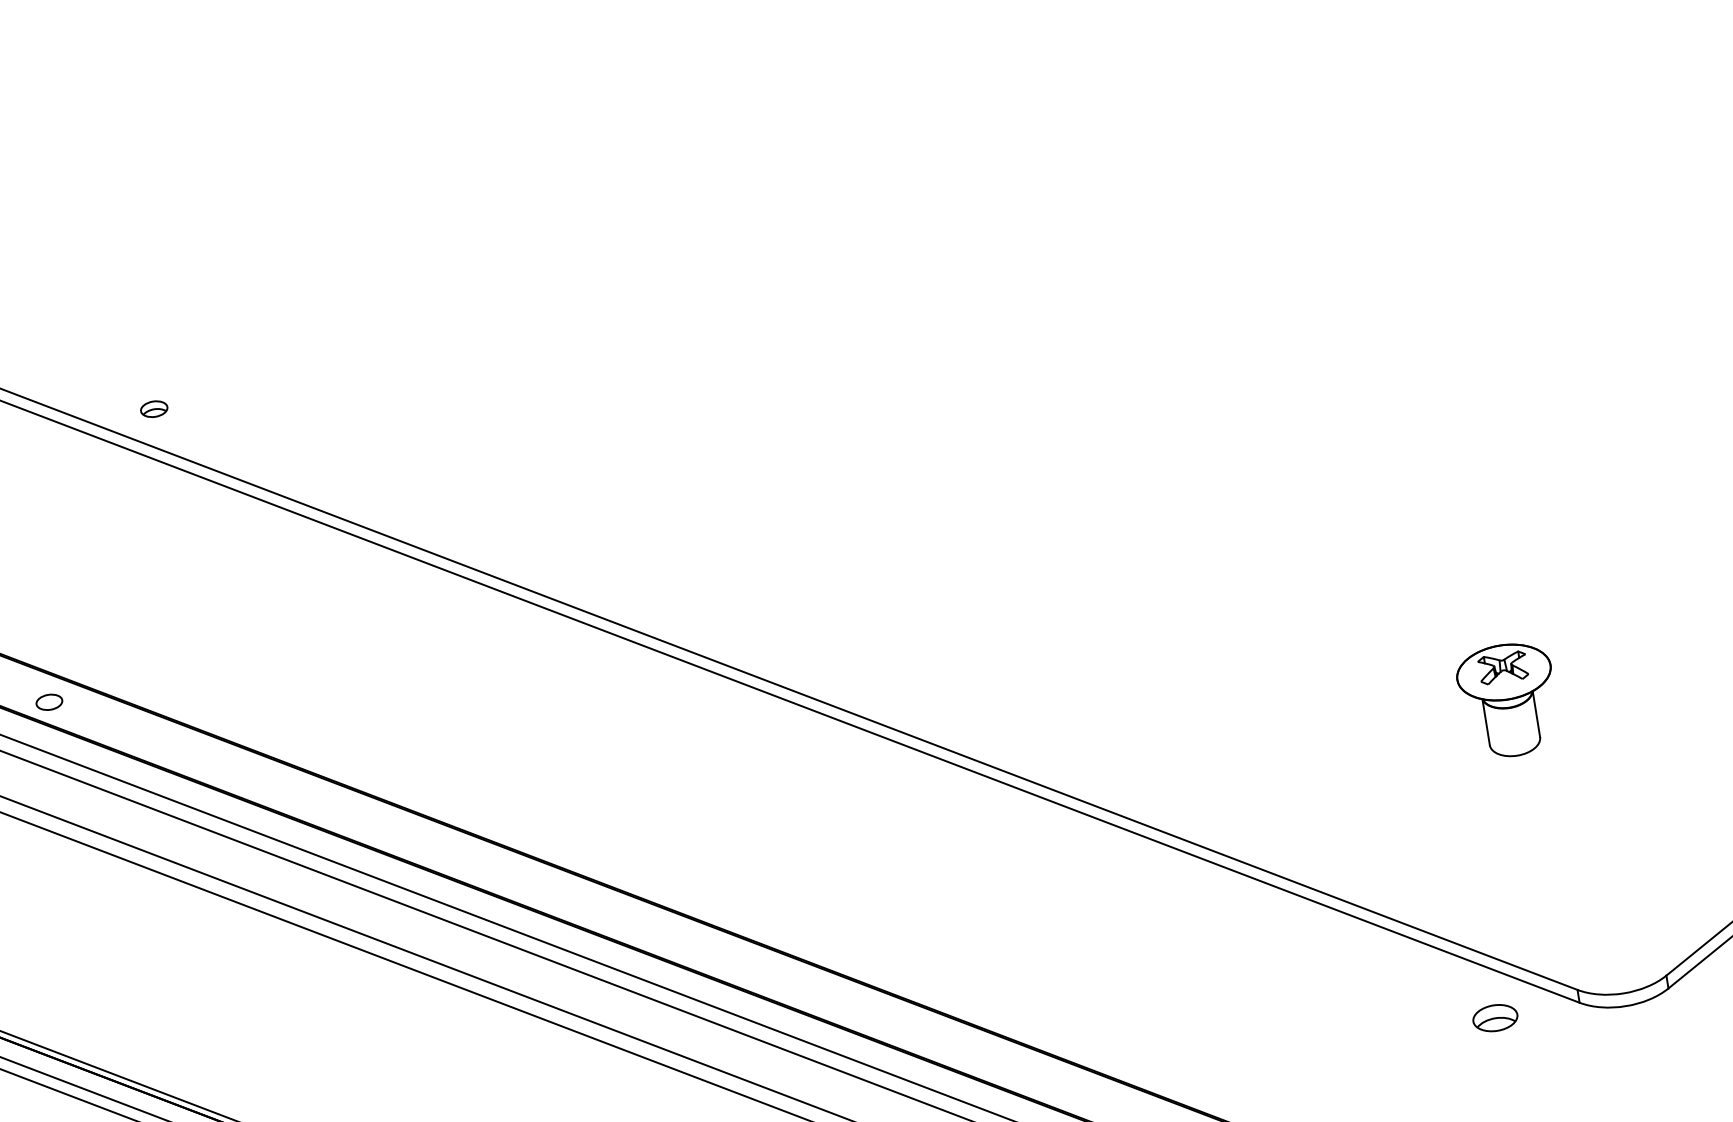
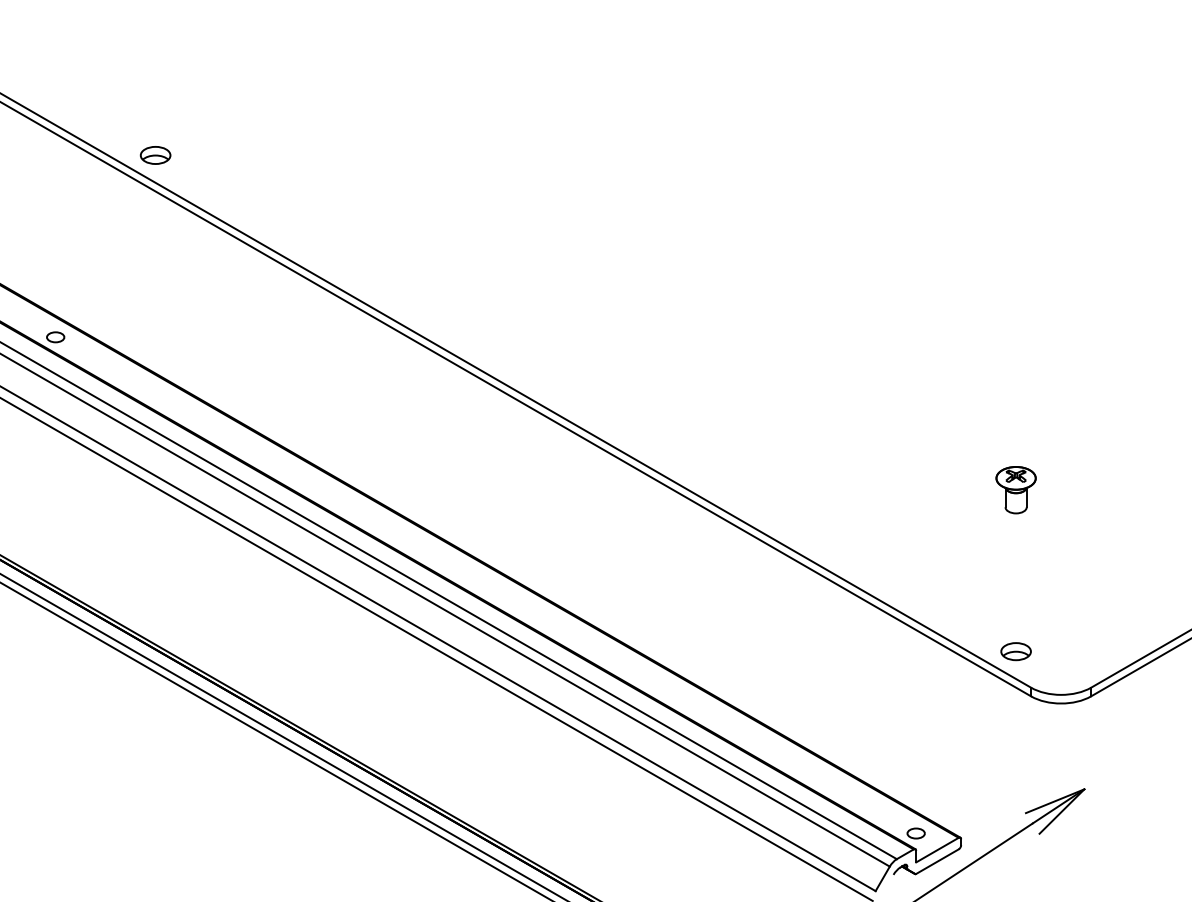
part: (154, 409) -> (155, 155), size x1.67
part: (1507, 701) -> (1015, 490), size x0.62
part: (1494, 1018) -> (1015, 651), moved

